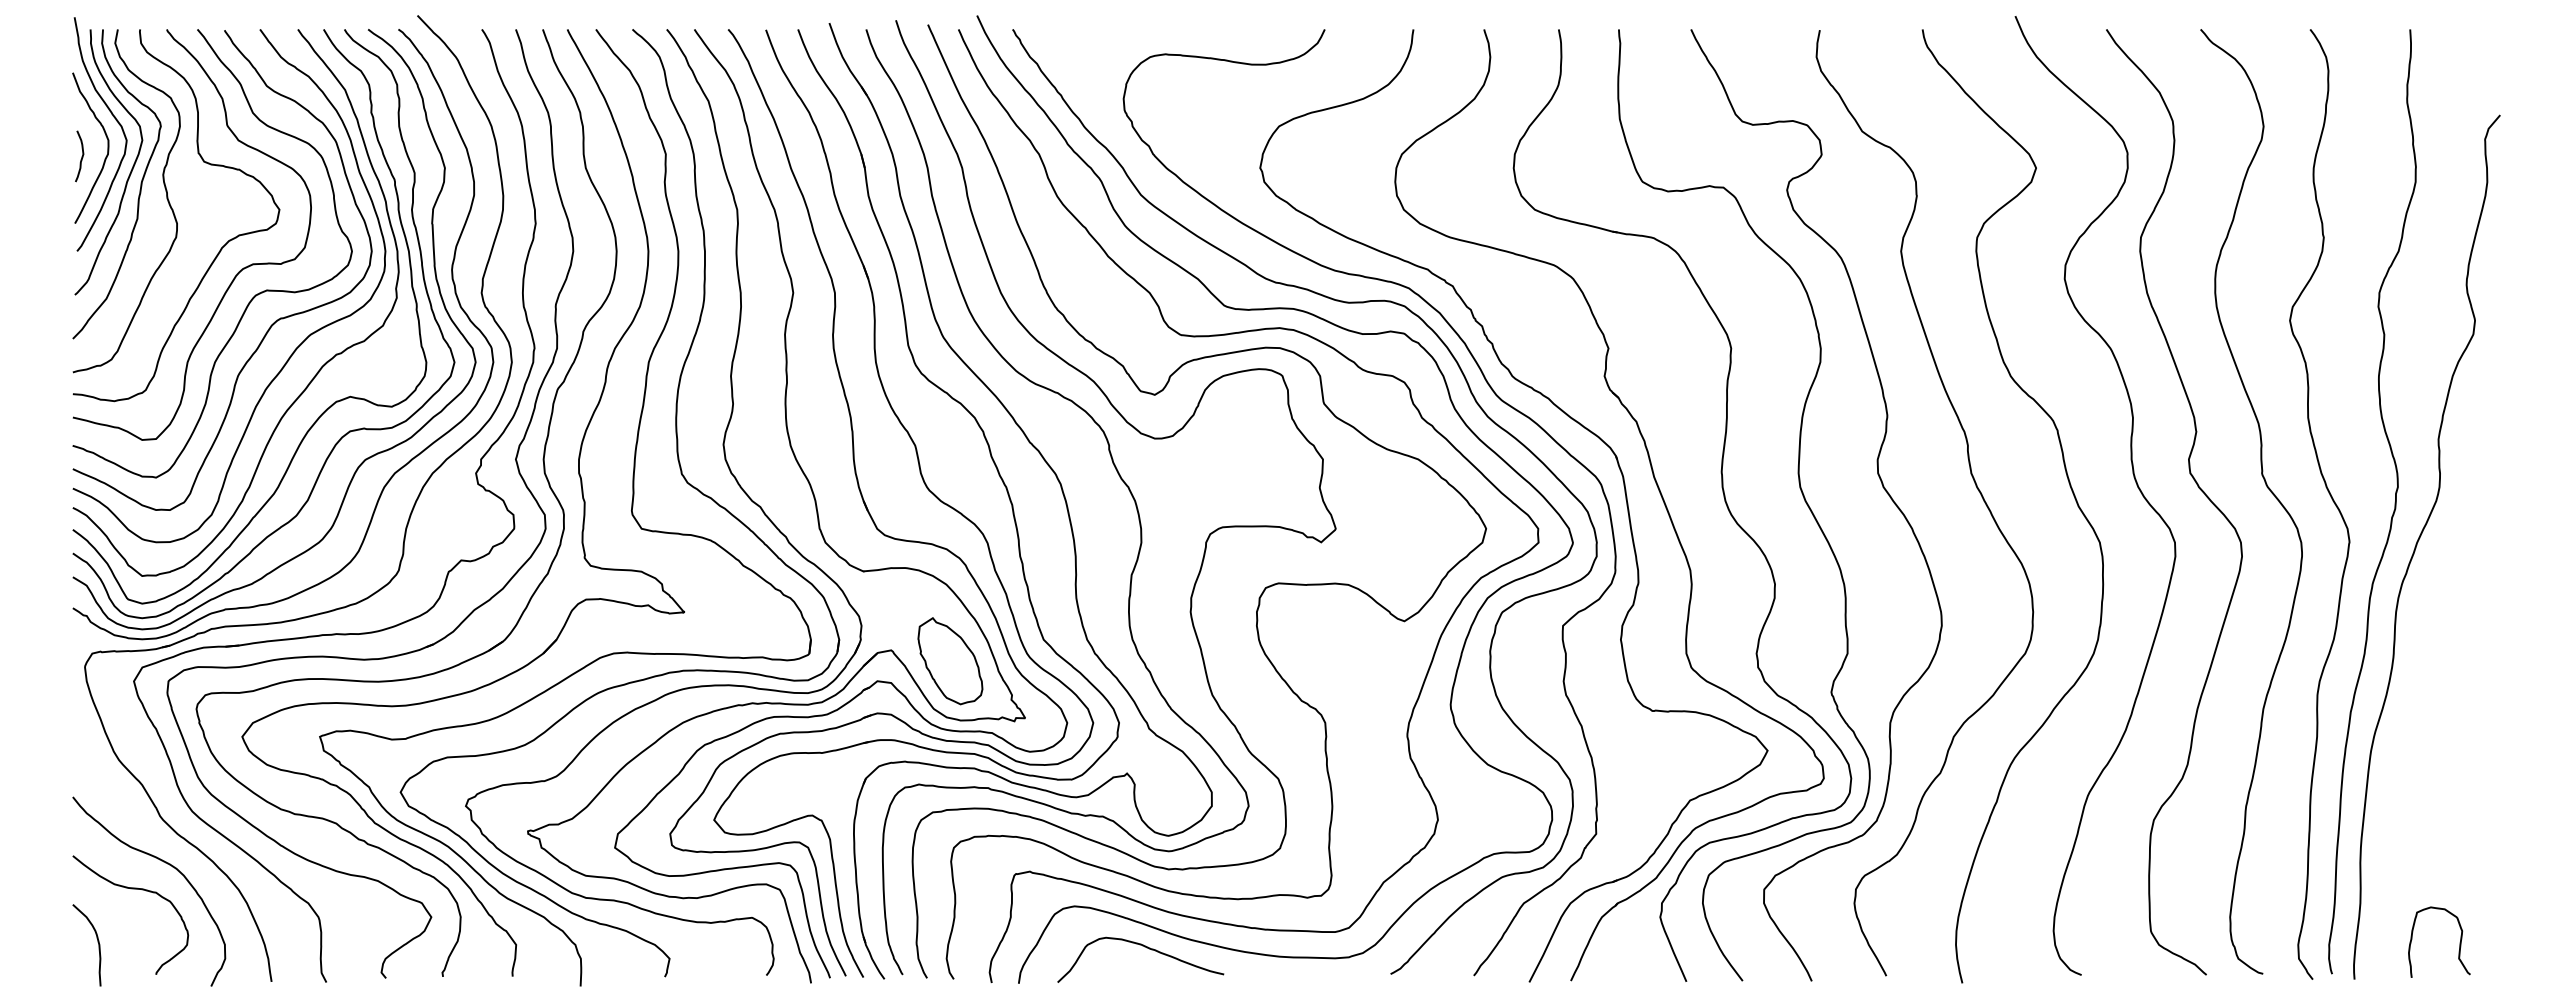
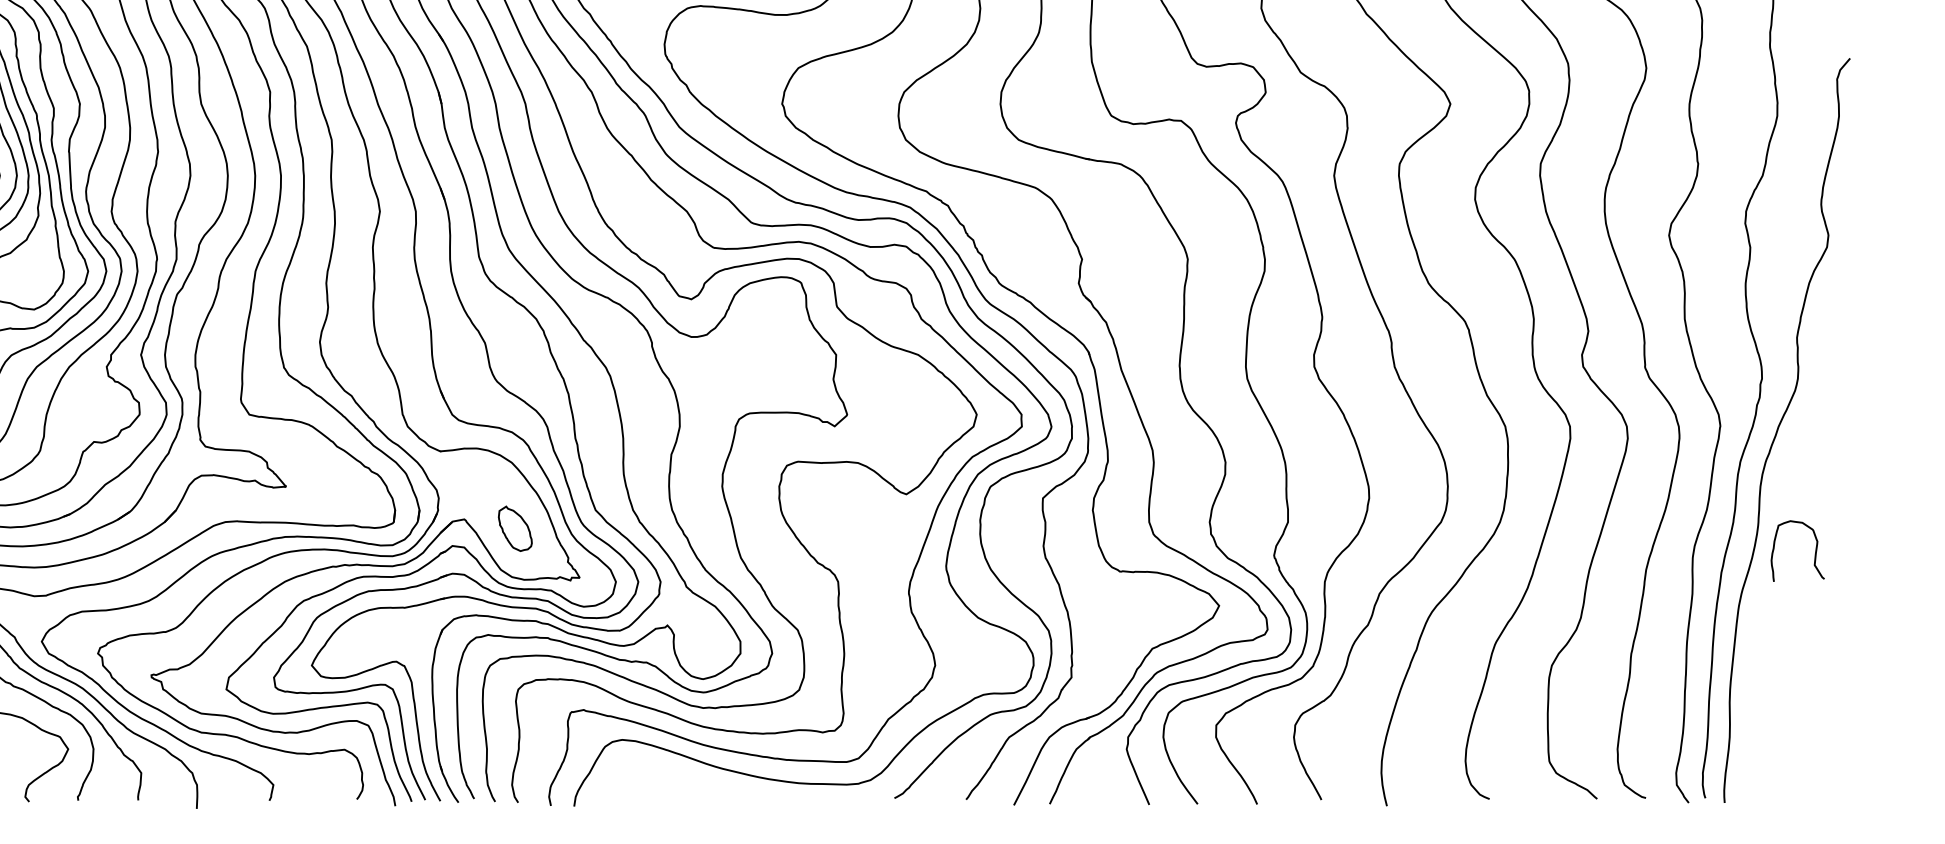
part: (950, 661) -> (515, 528), size x0.6
curve: (2459, 942) -> (1815, 551), moved
curve: (1146, 948) -> (684, 776), removed

